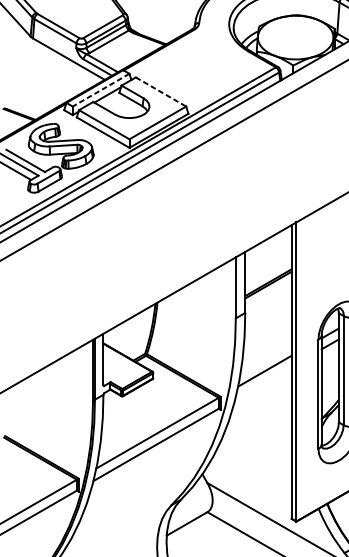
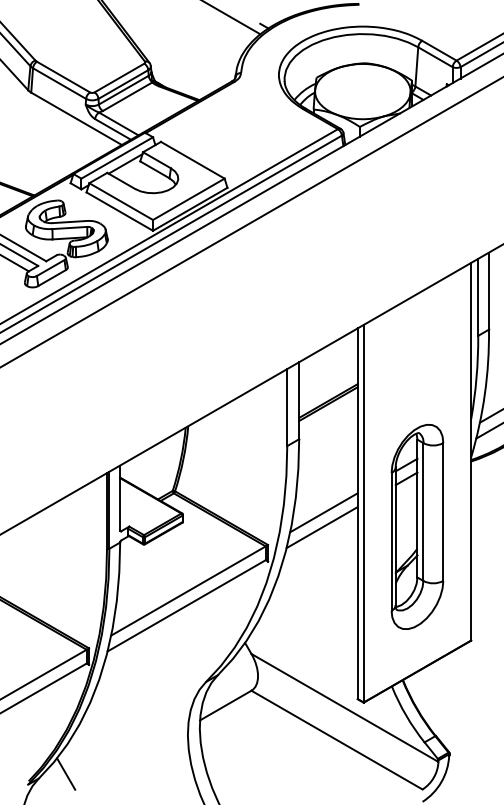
line: (100, 90) -> (116, 158), dashed -> solid
line: (160, 92) -> (192, 160), dashed -> solid
line: (262, 382) -> (321, 527), added

